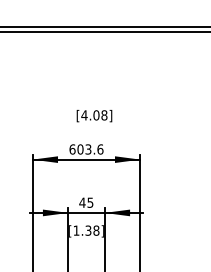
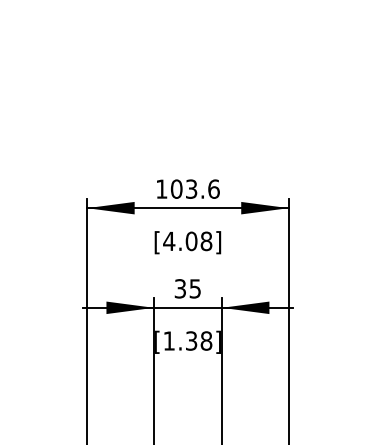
text: (94, 116) -> (187, 243), moved
text: (72, 149) -> (161, 189), 603.6 -> 103.6
text: (82, 202) -> (180, 288), 45 -> 35

